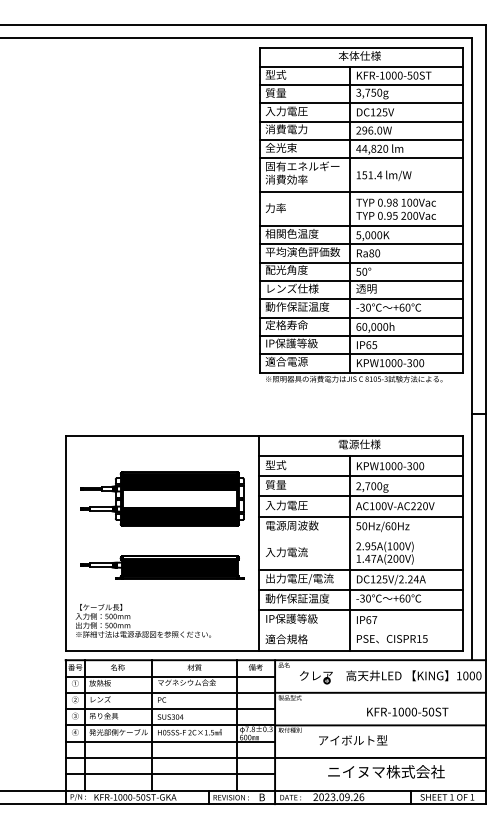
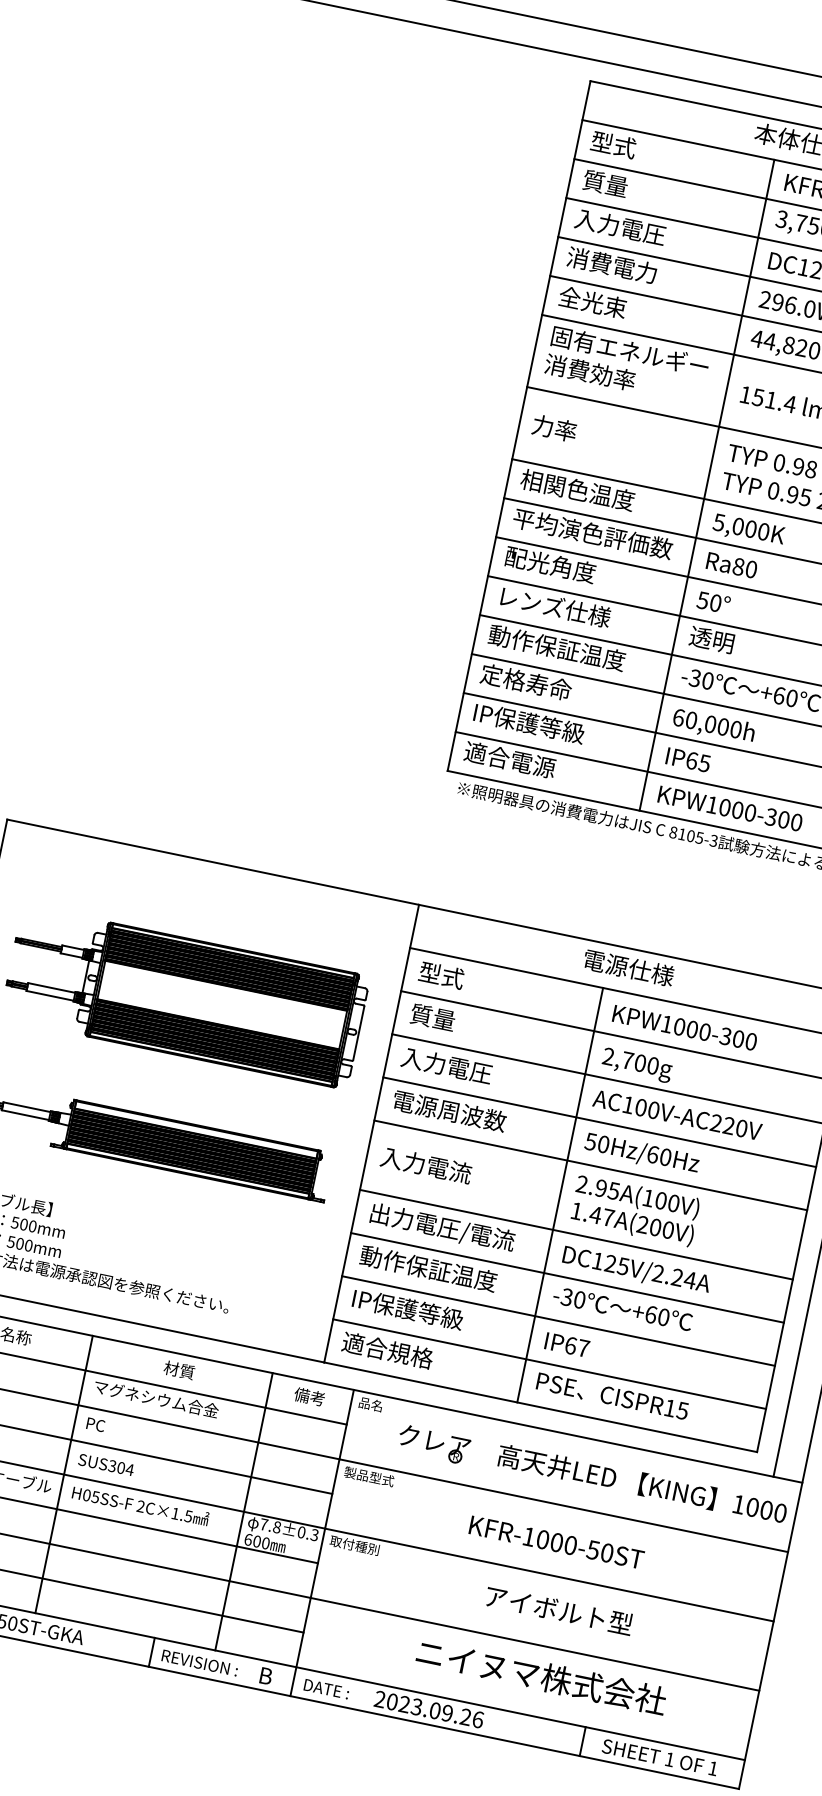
line: (360, 536) -> (590, 1164), added
line: (360, 630) -> (548, 1364), added
text: (407, 711) -> (556, 1541), moved
text: (353, 740) -> (559, 1610), moved

